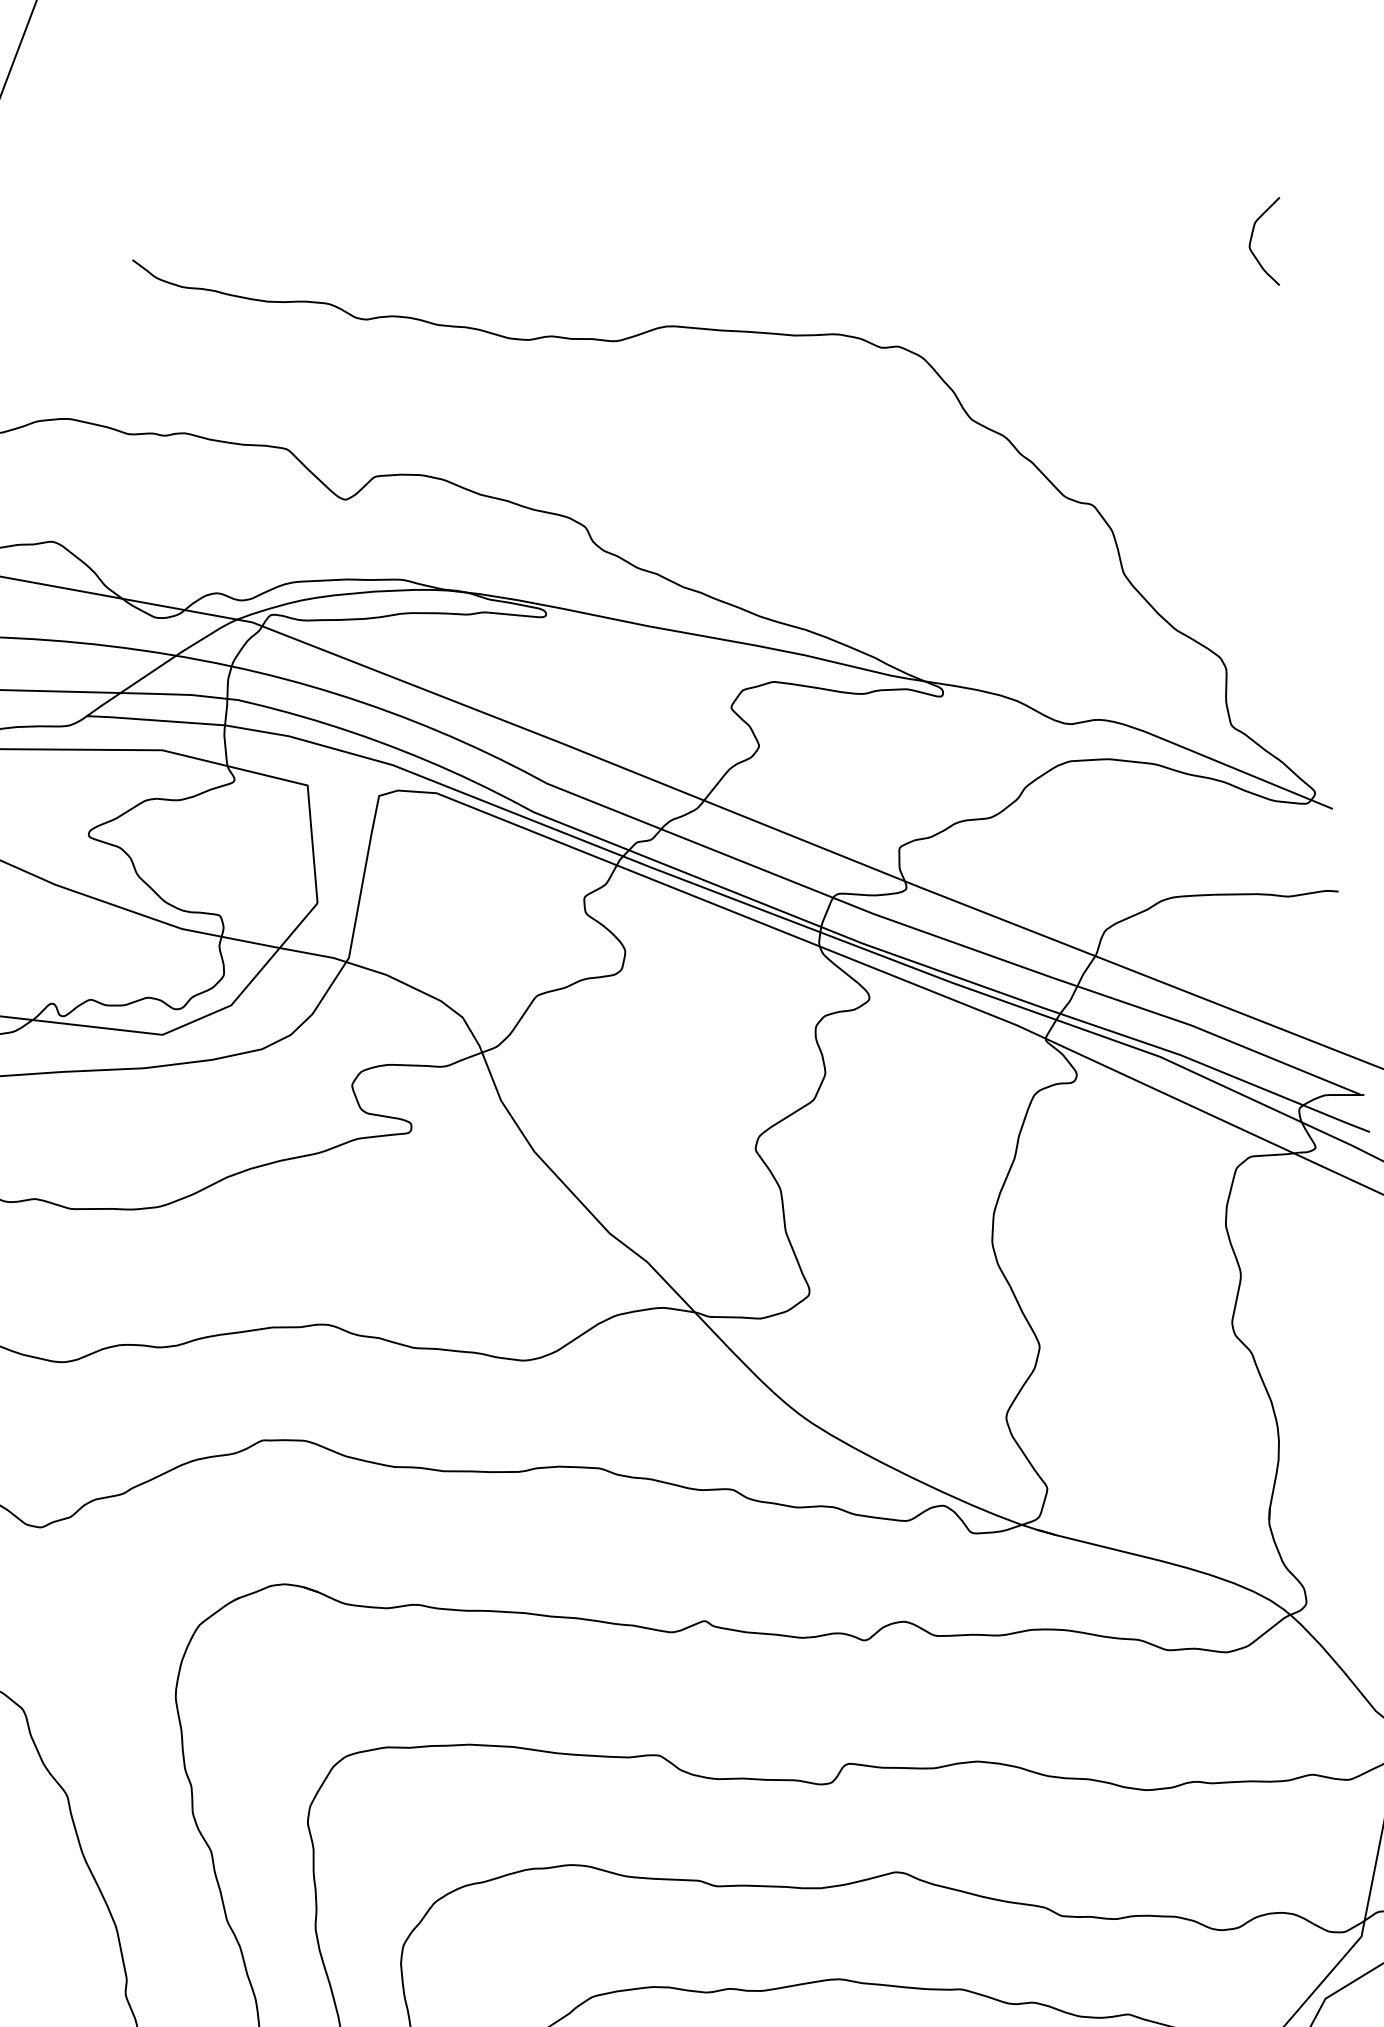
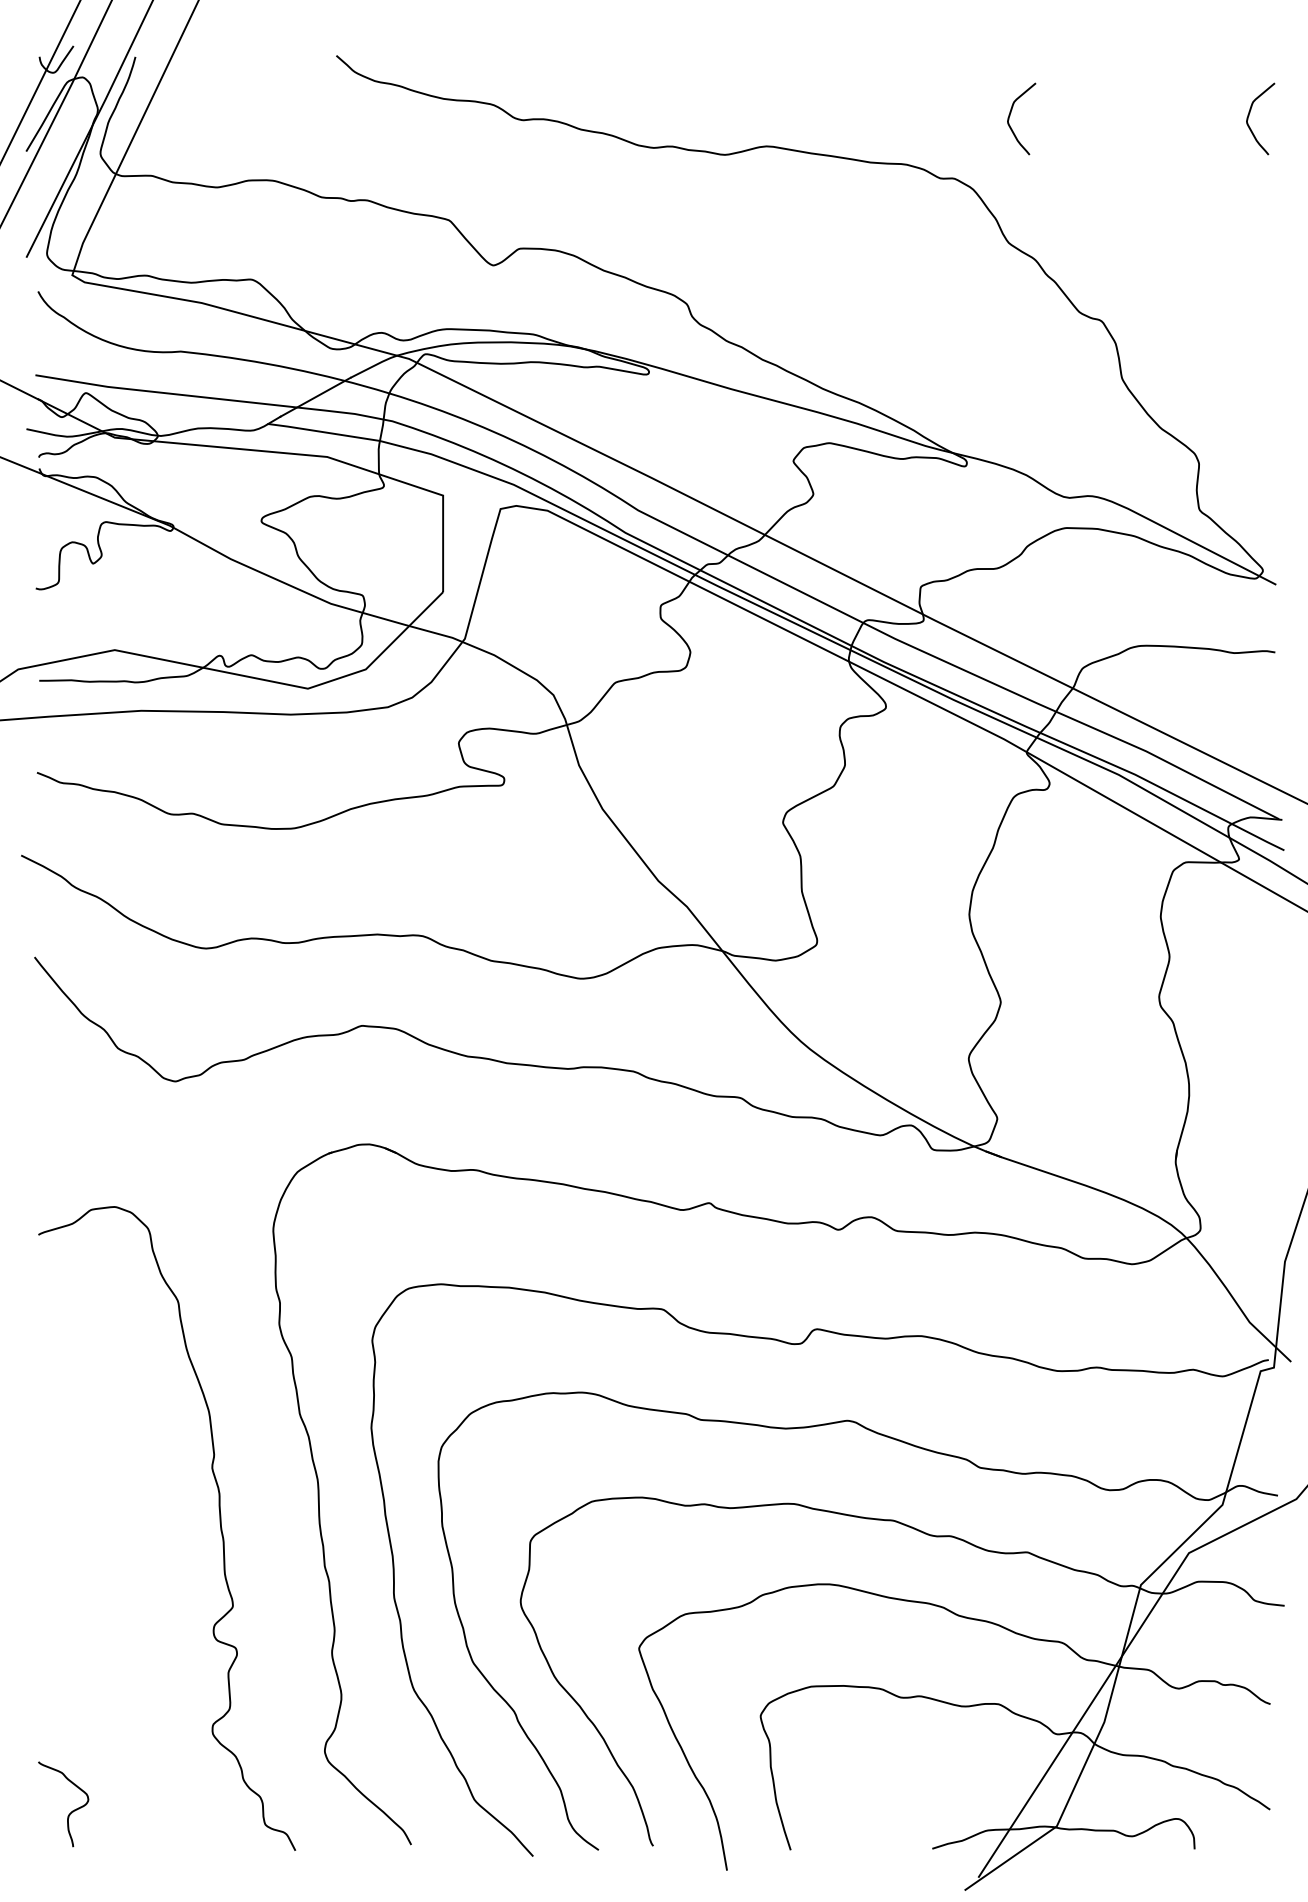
curve: (961, 261) -> (1011, 113), added

